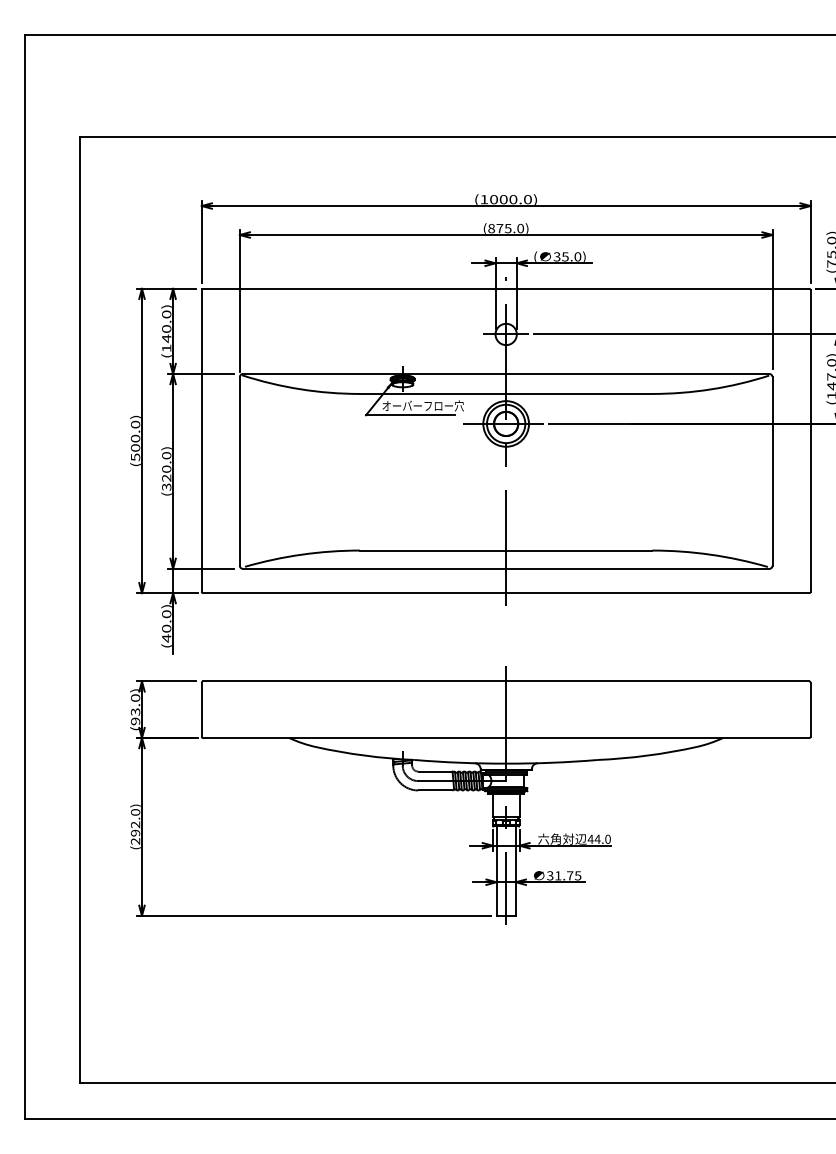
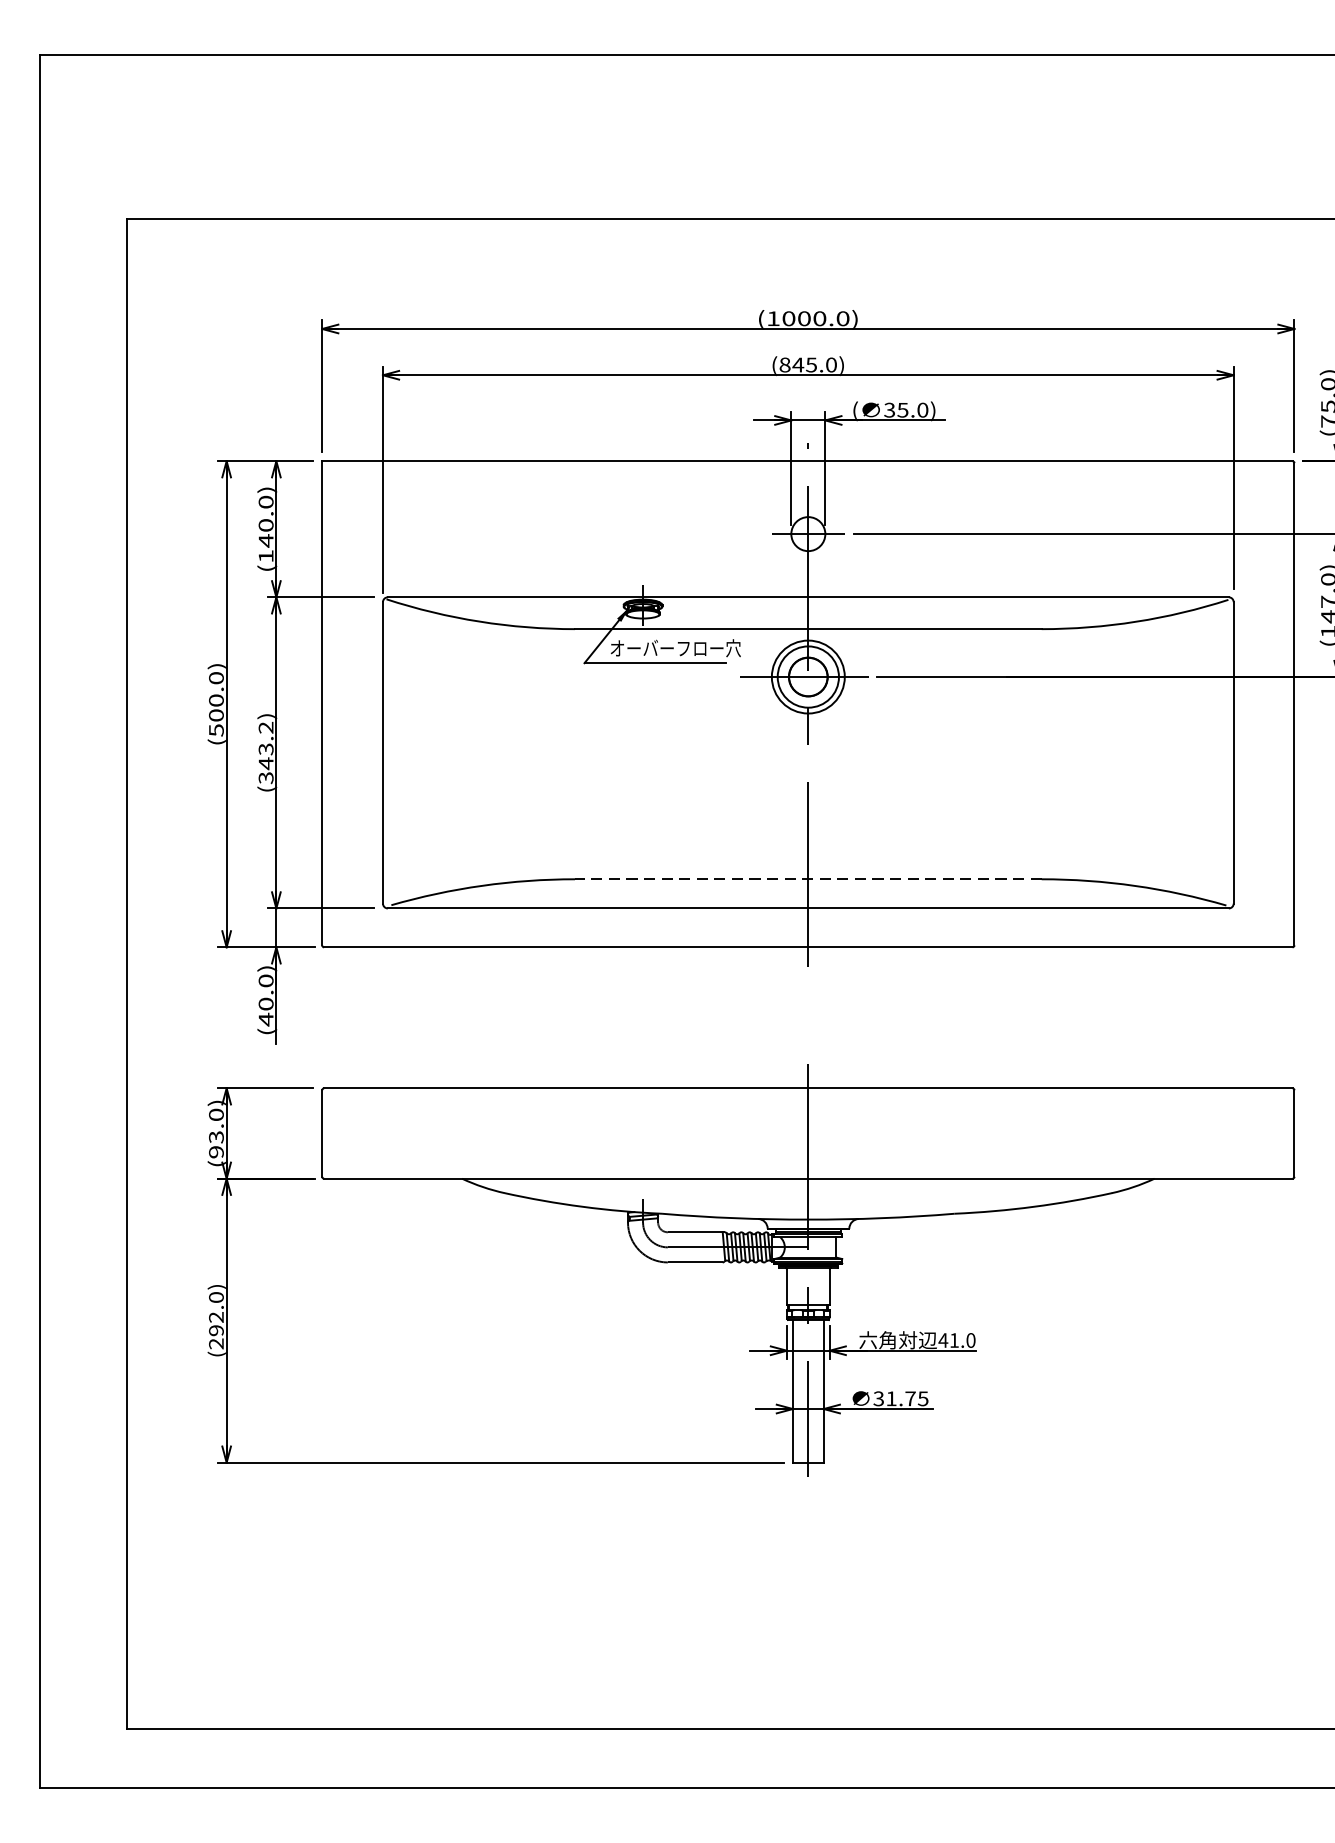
text: (499, 228) -> (797, 364), (875.0) -> (845.0)
text: (166, 467) -> (265, 746), (320.0) -> (343.2)
line: (505, 550) -> (807, 879), solid -> dashed
text: (597, 838) -> (954, 1339), 44.0 -> 41.0

